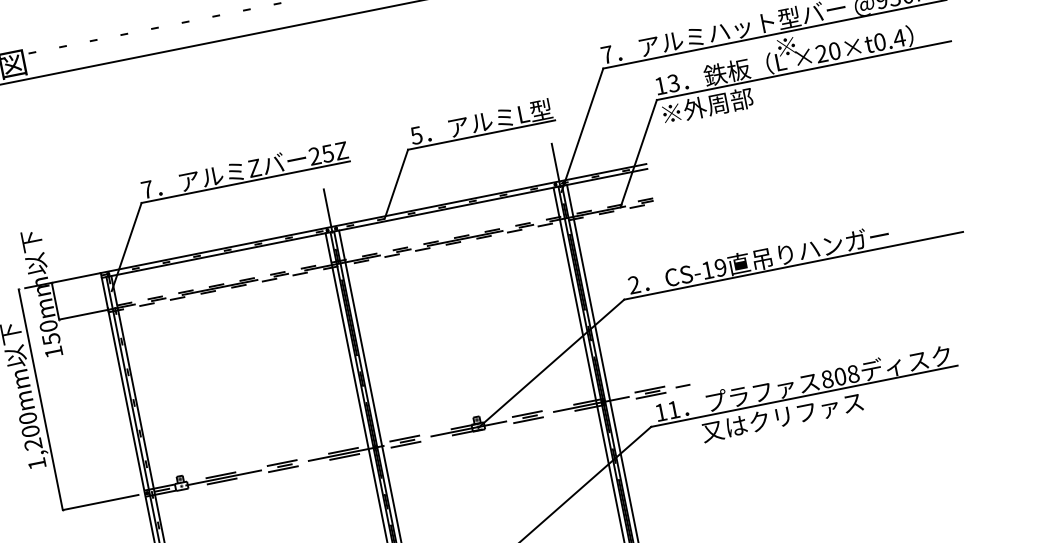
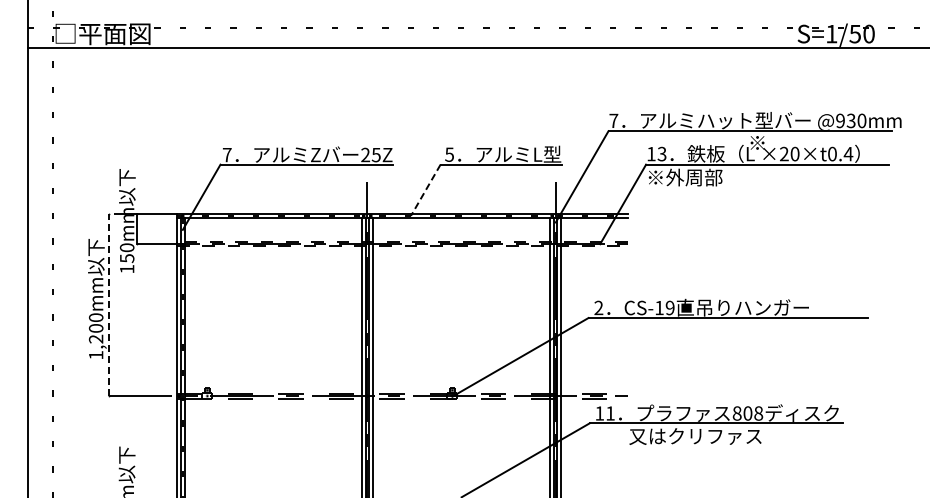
line: (396, 184) -> (425, 190), solid -> dashed
line: (41, 399) -> (109, 304), solid -> dashed

